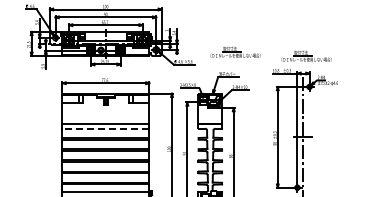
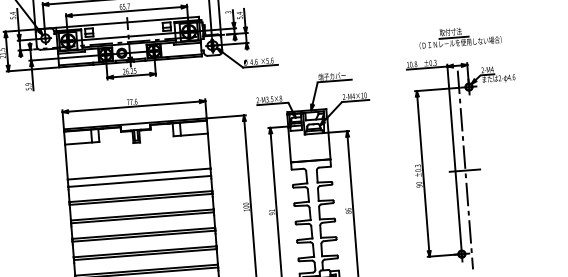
part: (235, 51) -> (342, 38), removed
line: (105, 128) -> (139, 181), dashed -> solid

